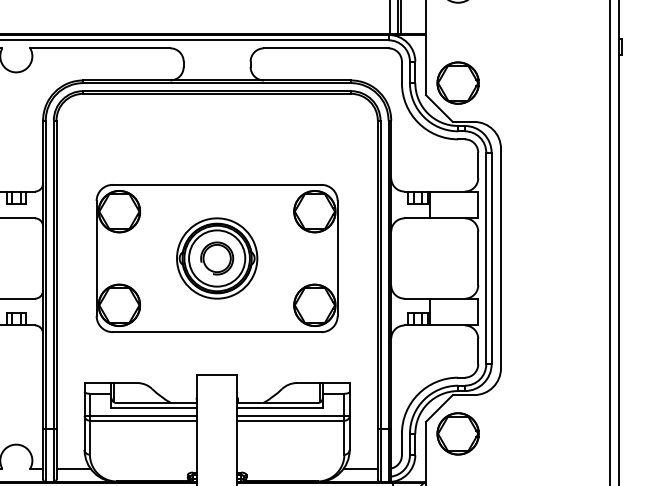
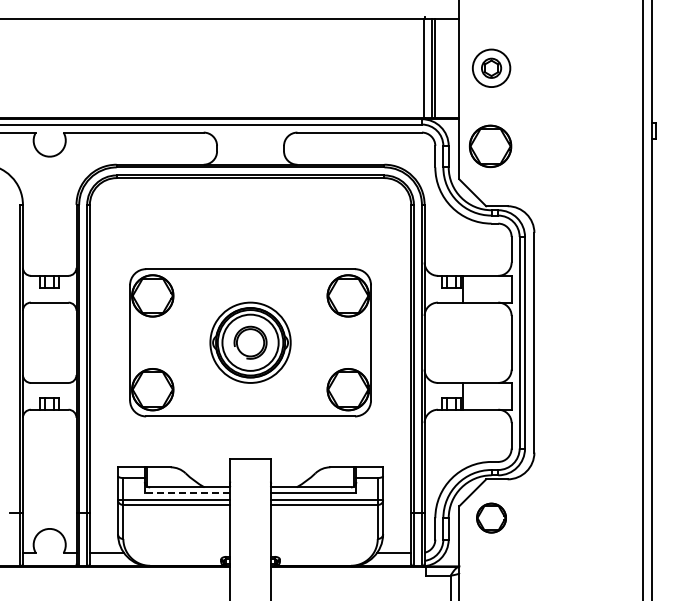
part: (458, 82) -> (490, 145), moved
line: (154, 408) -> (187, 492), solid -> dashed
part: (458, 433) -> (491, 517), size x0.7

